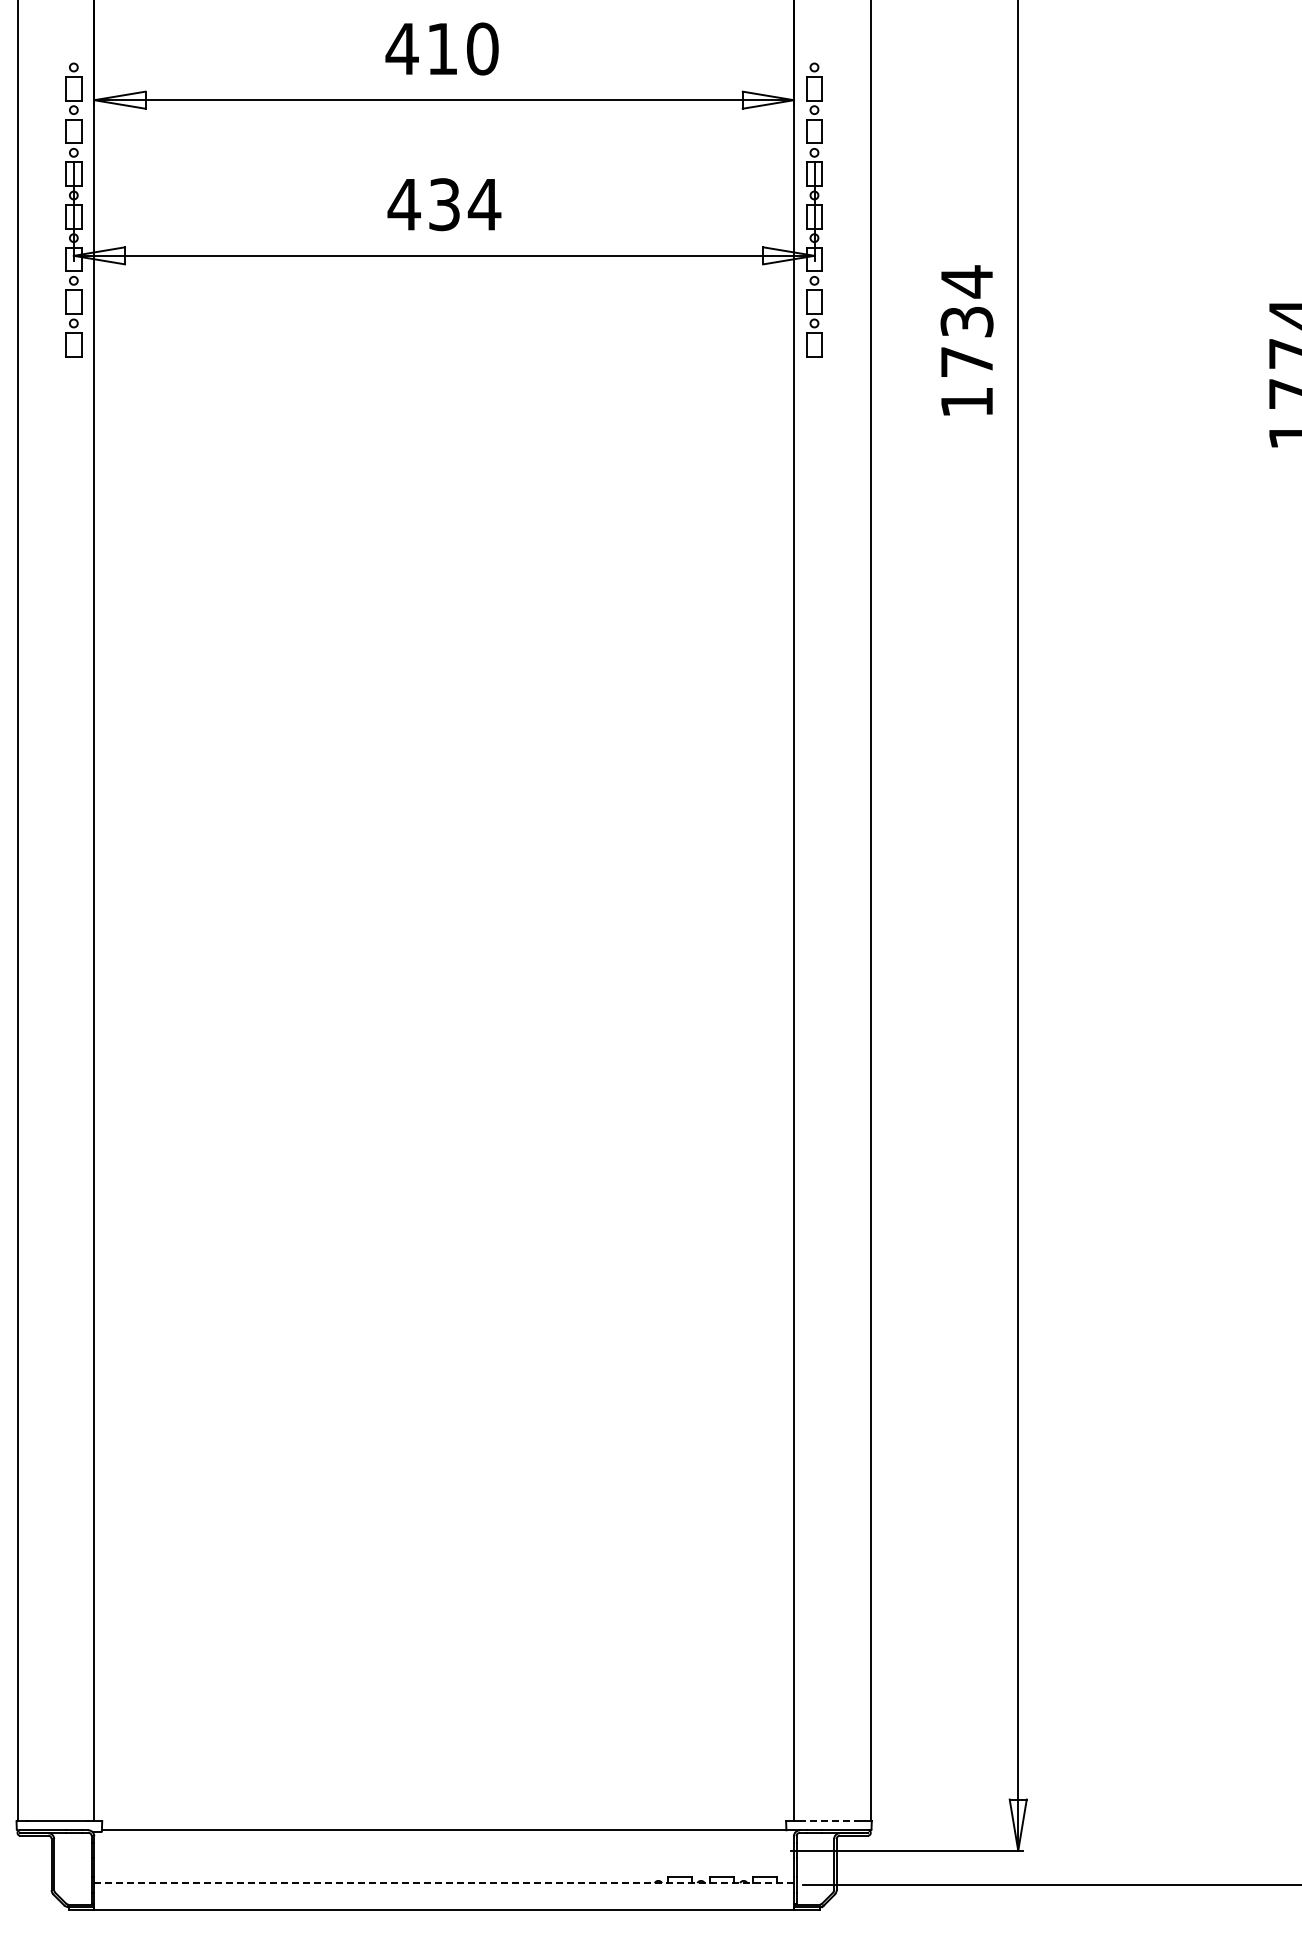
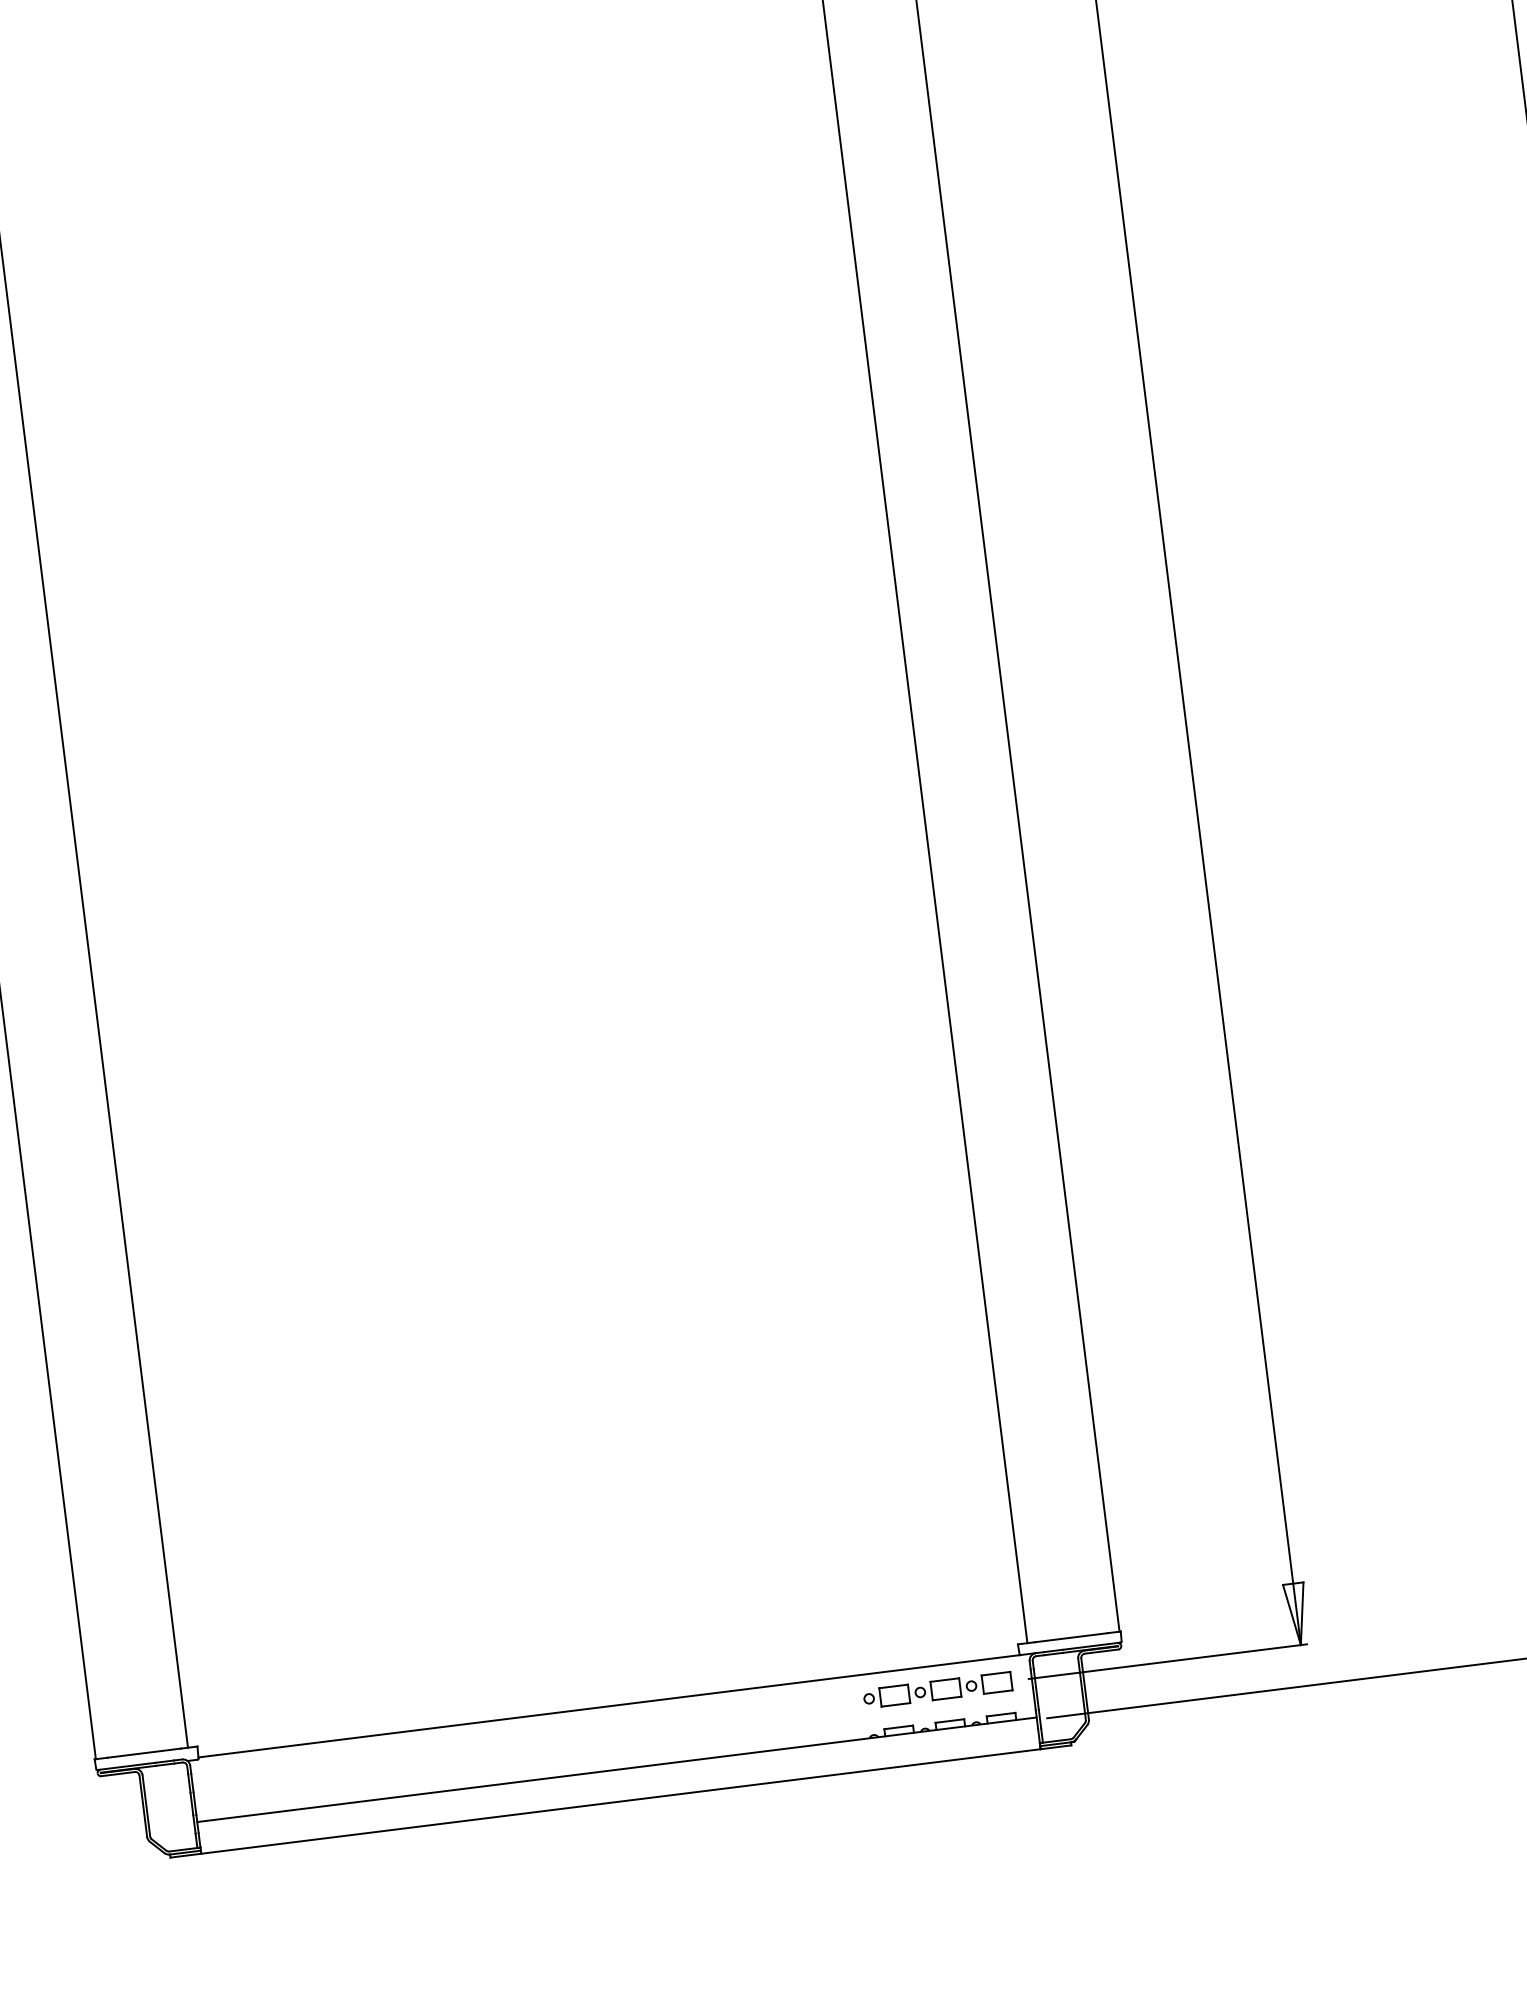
line: (829, 1821) -> (1070, 1638), dashed -> solid
part: (715, 1850) -> (937, 1690), added
line: (444, 1883) -> (617, 1770), dashed -> solid

